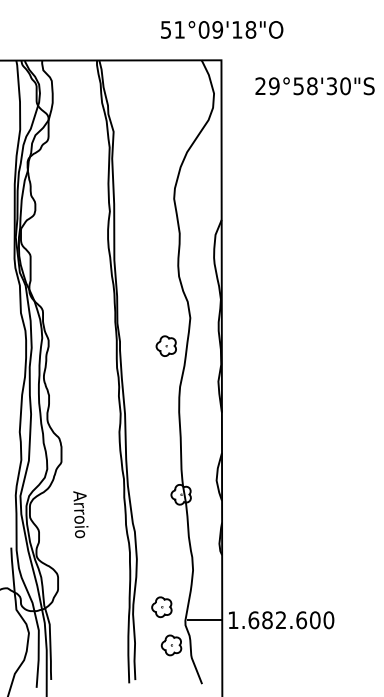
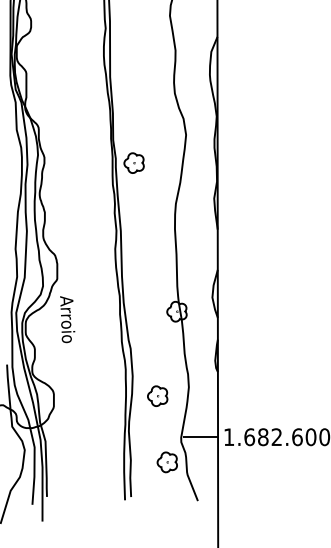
part: (165, 345) -> (133, 162), moved
text: (80, 514) -> (67, 319), moved
part: (161, 607) -> (157, 396), moved

